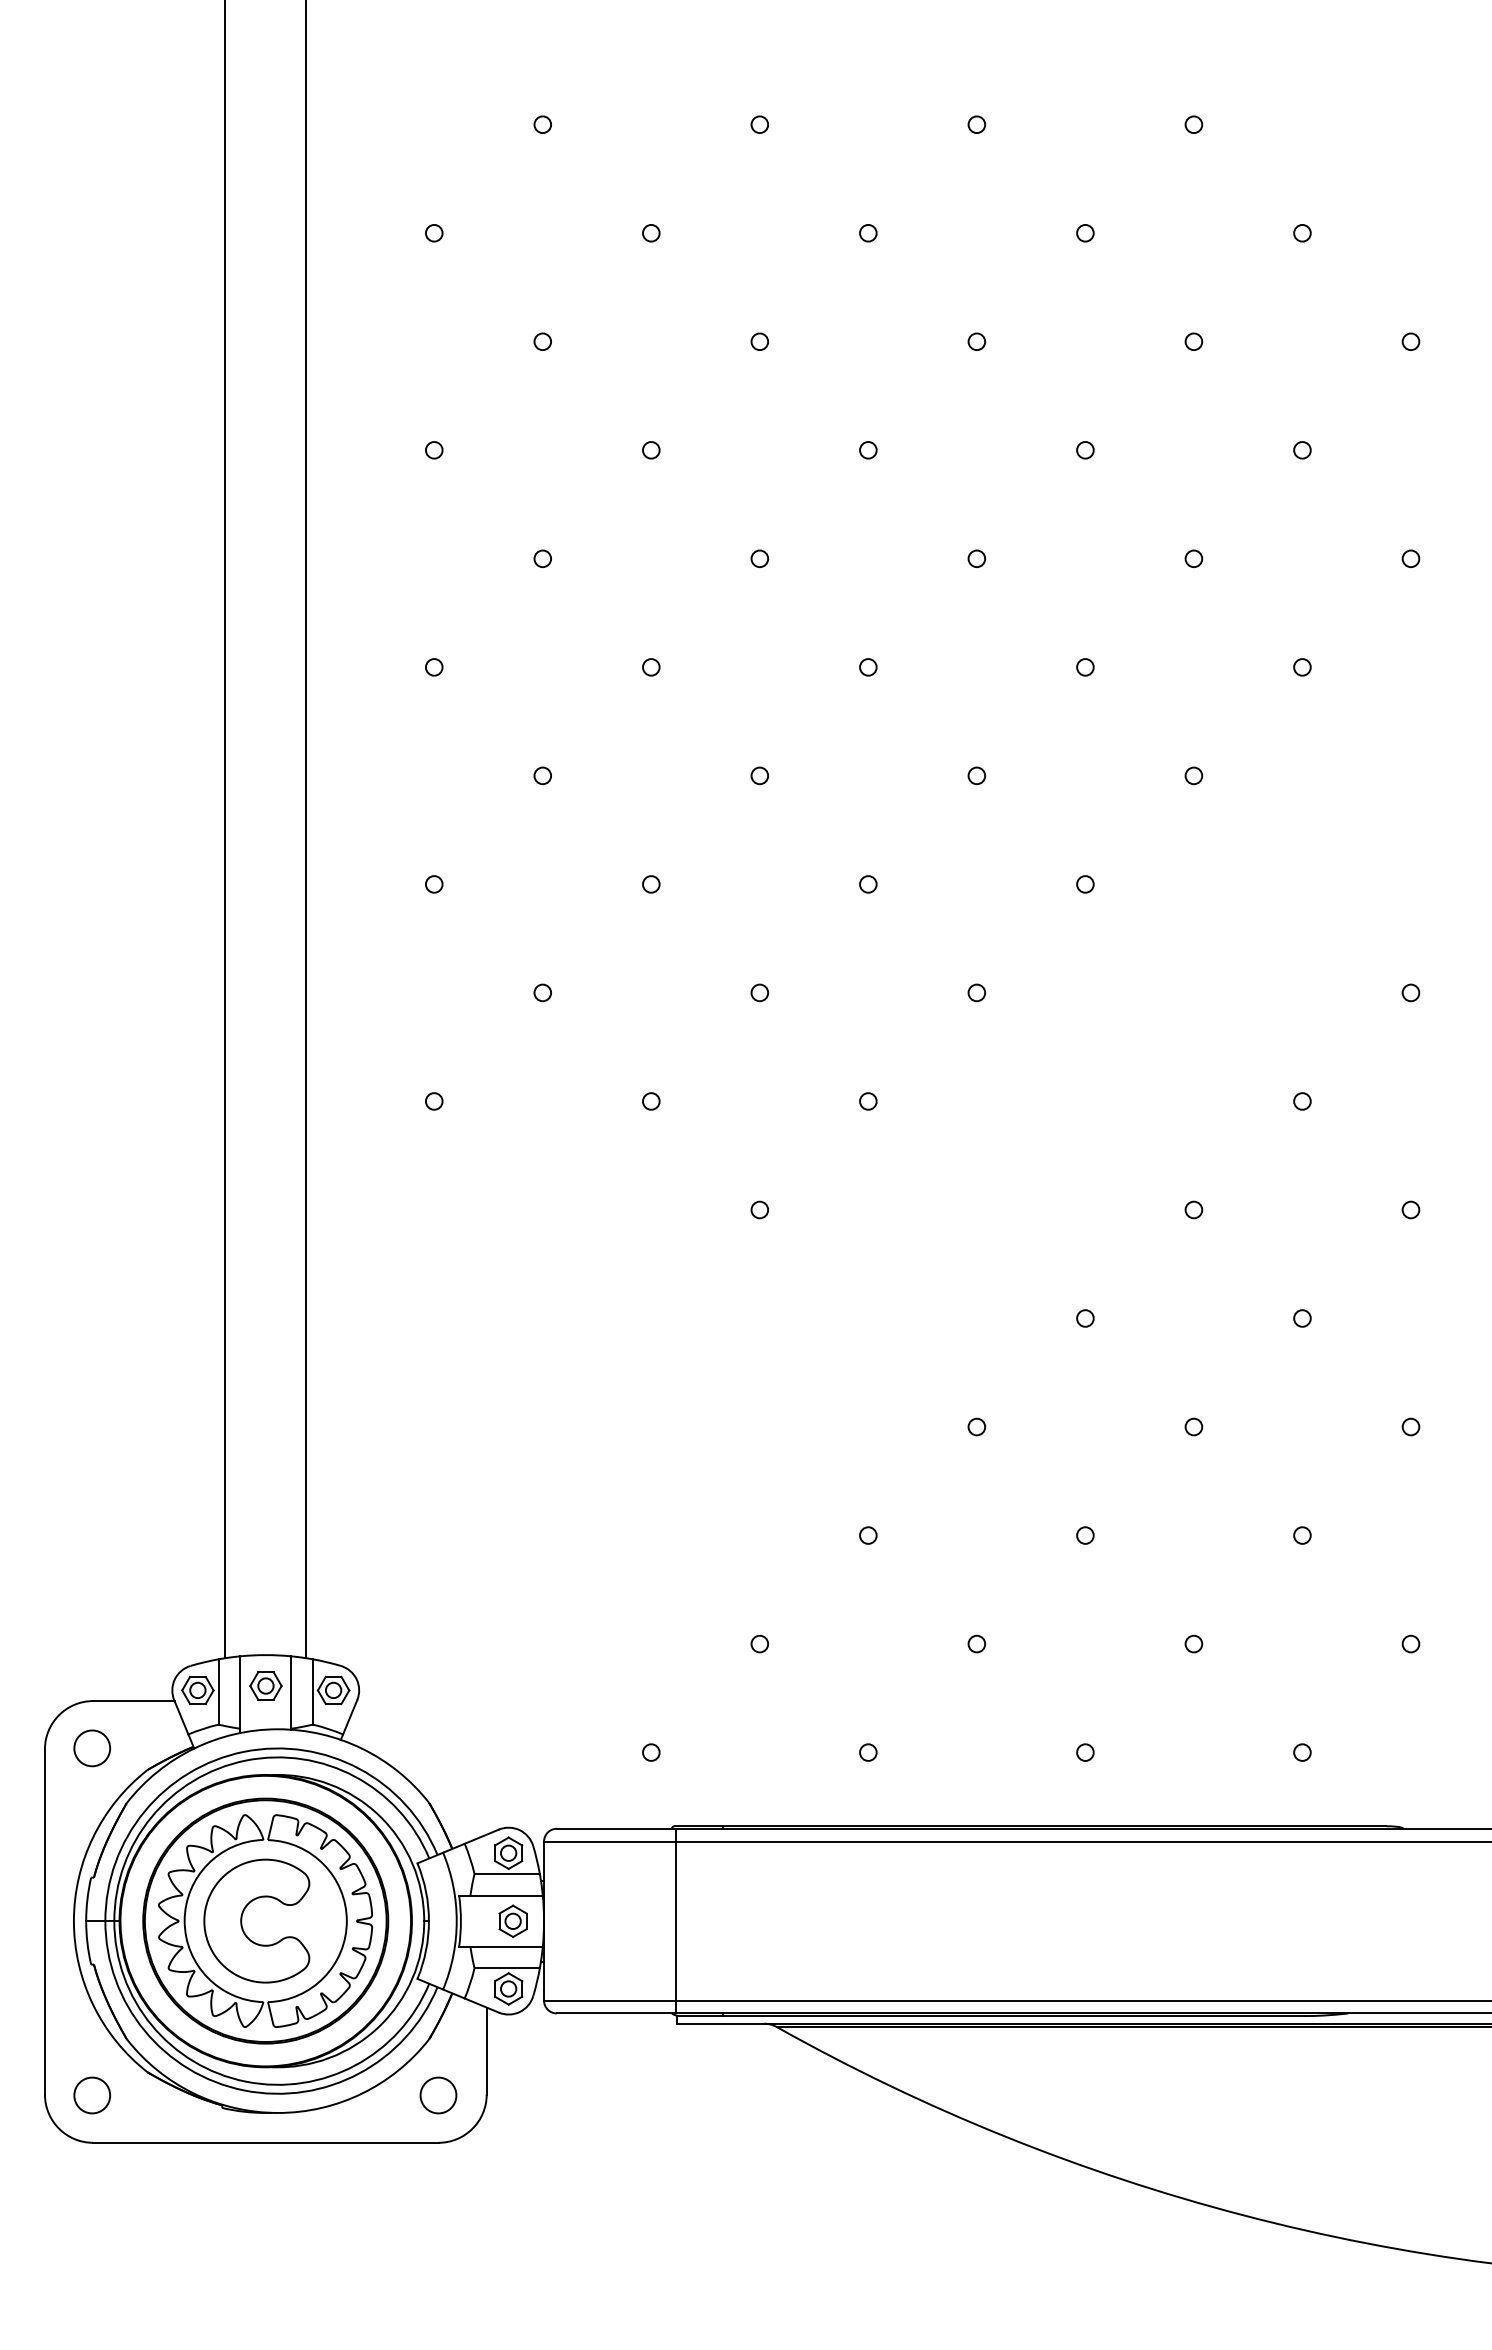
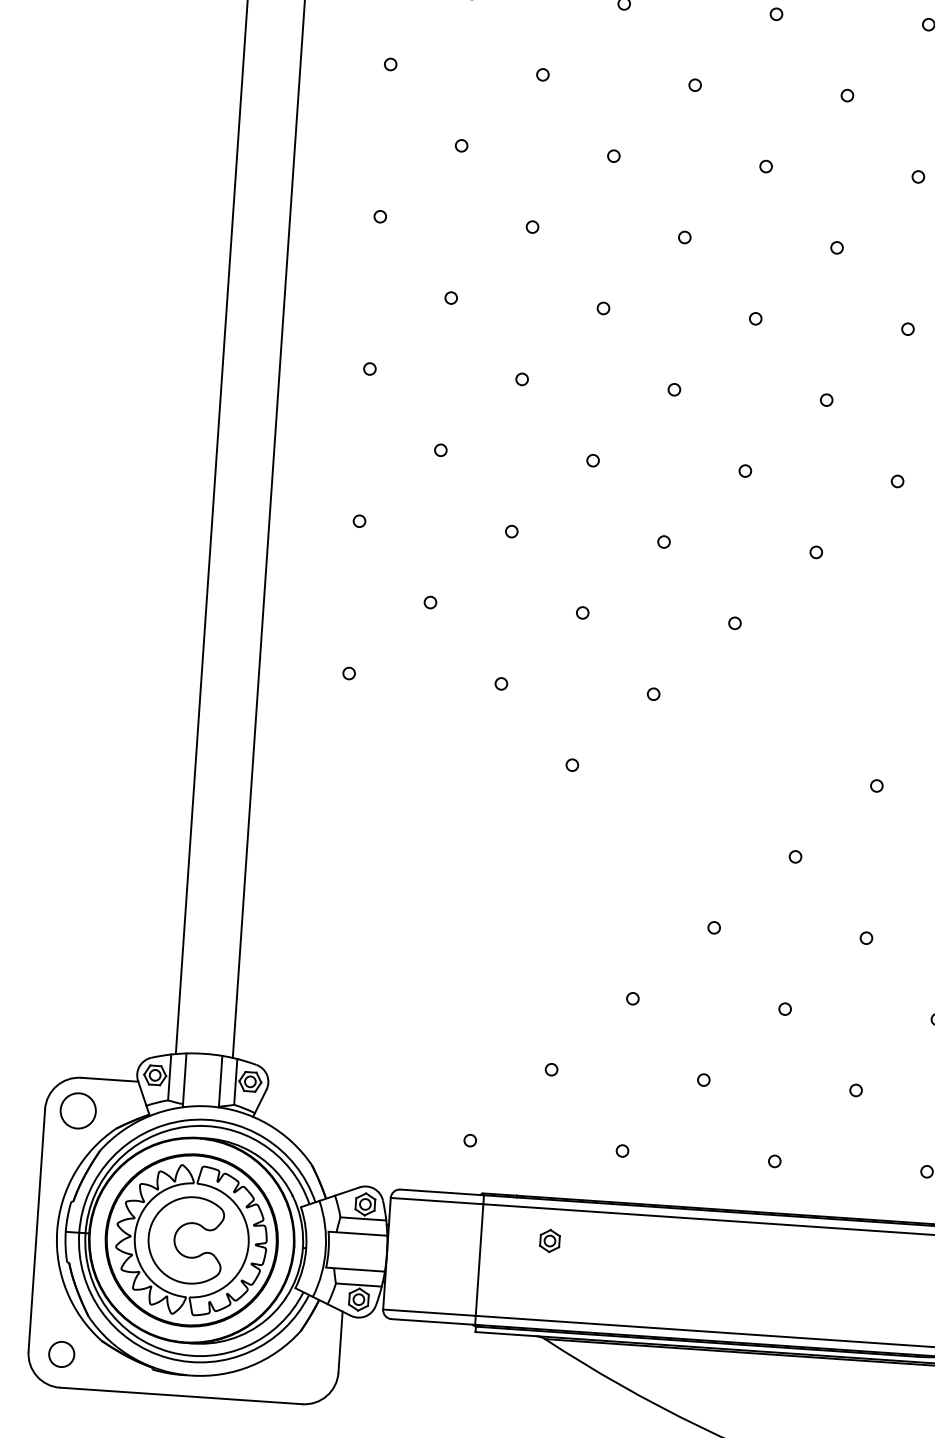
part: (265, 1685) -> (202, 1075), removed
circle: (92, 1748) -> (78, 1111), size x1.4
part: (512, 1921) -> (549, 1241), moved
circle: (438, 2095) -> (304, 1371), removed

